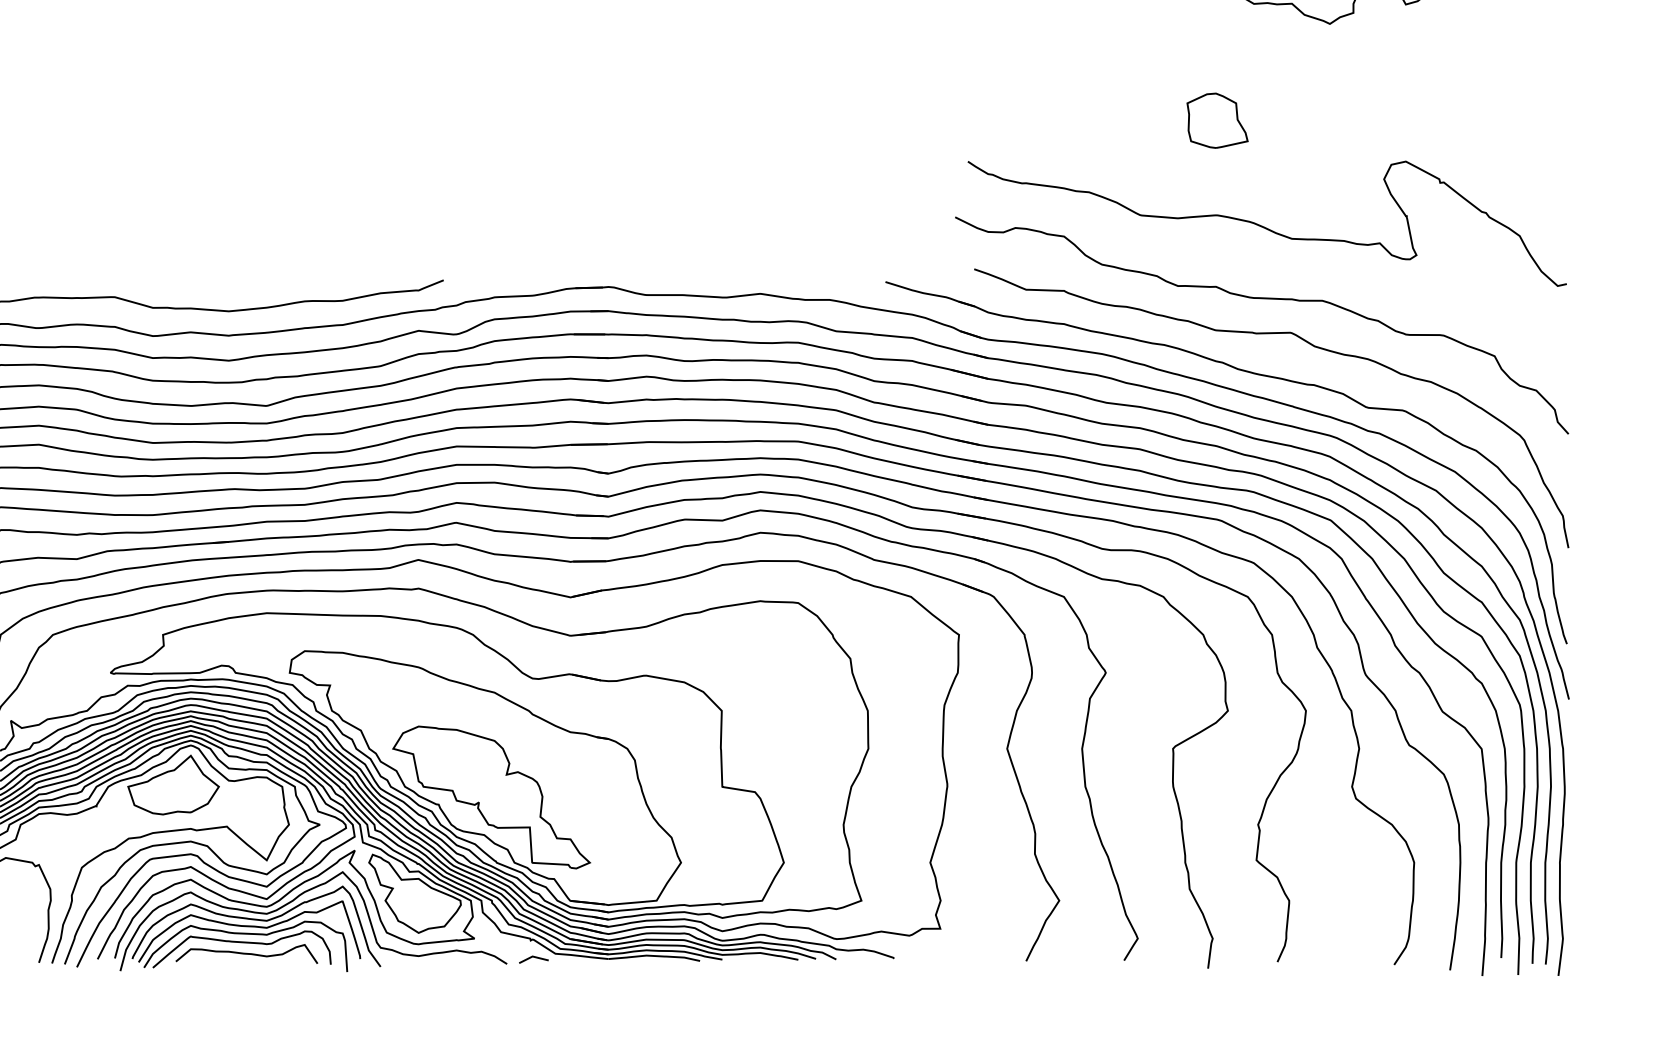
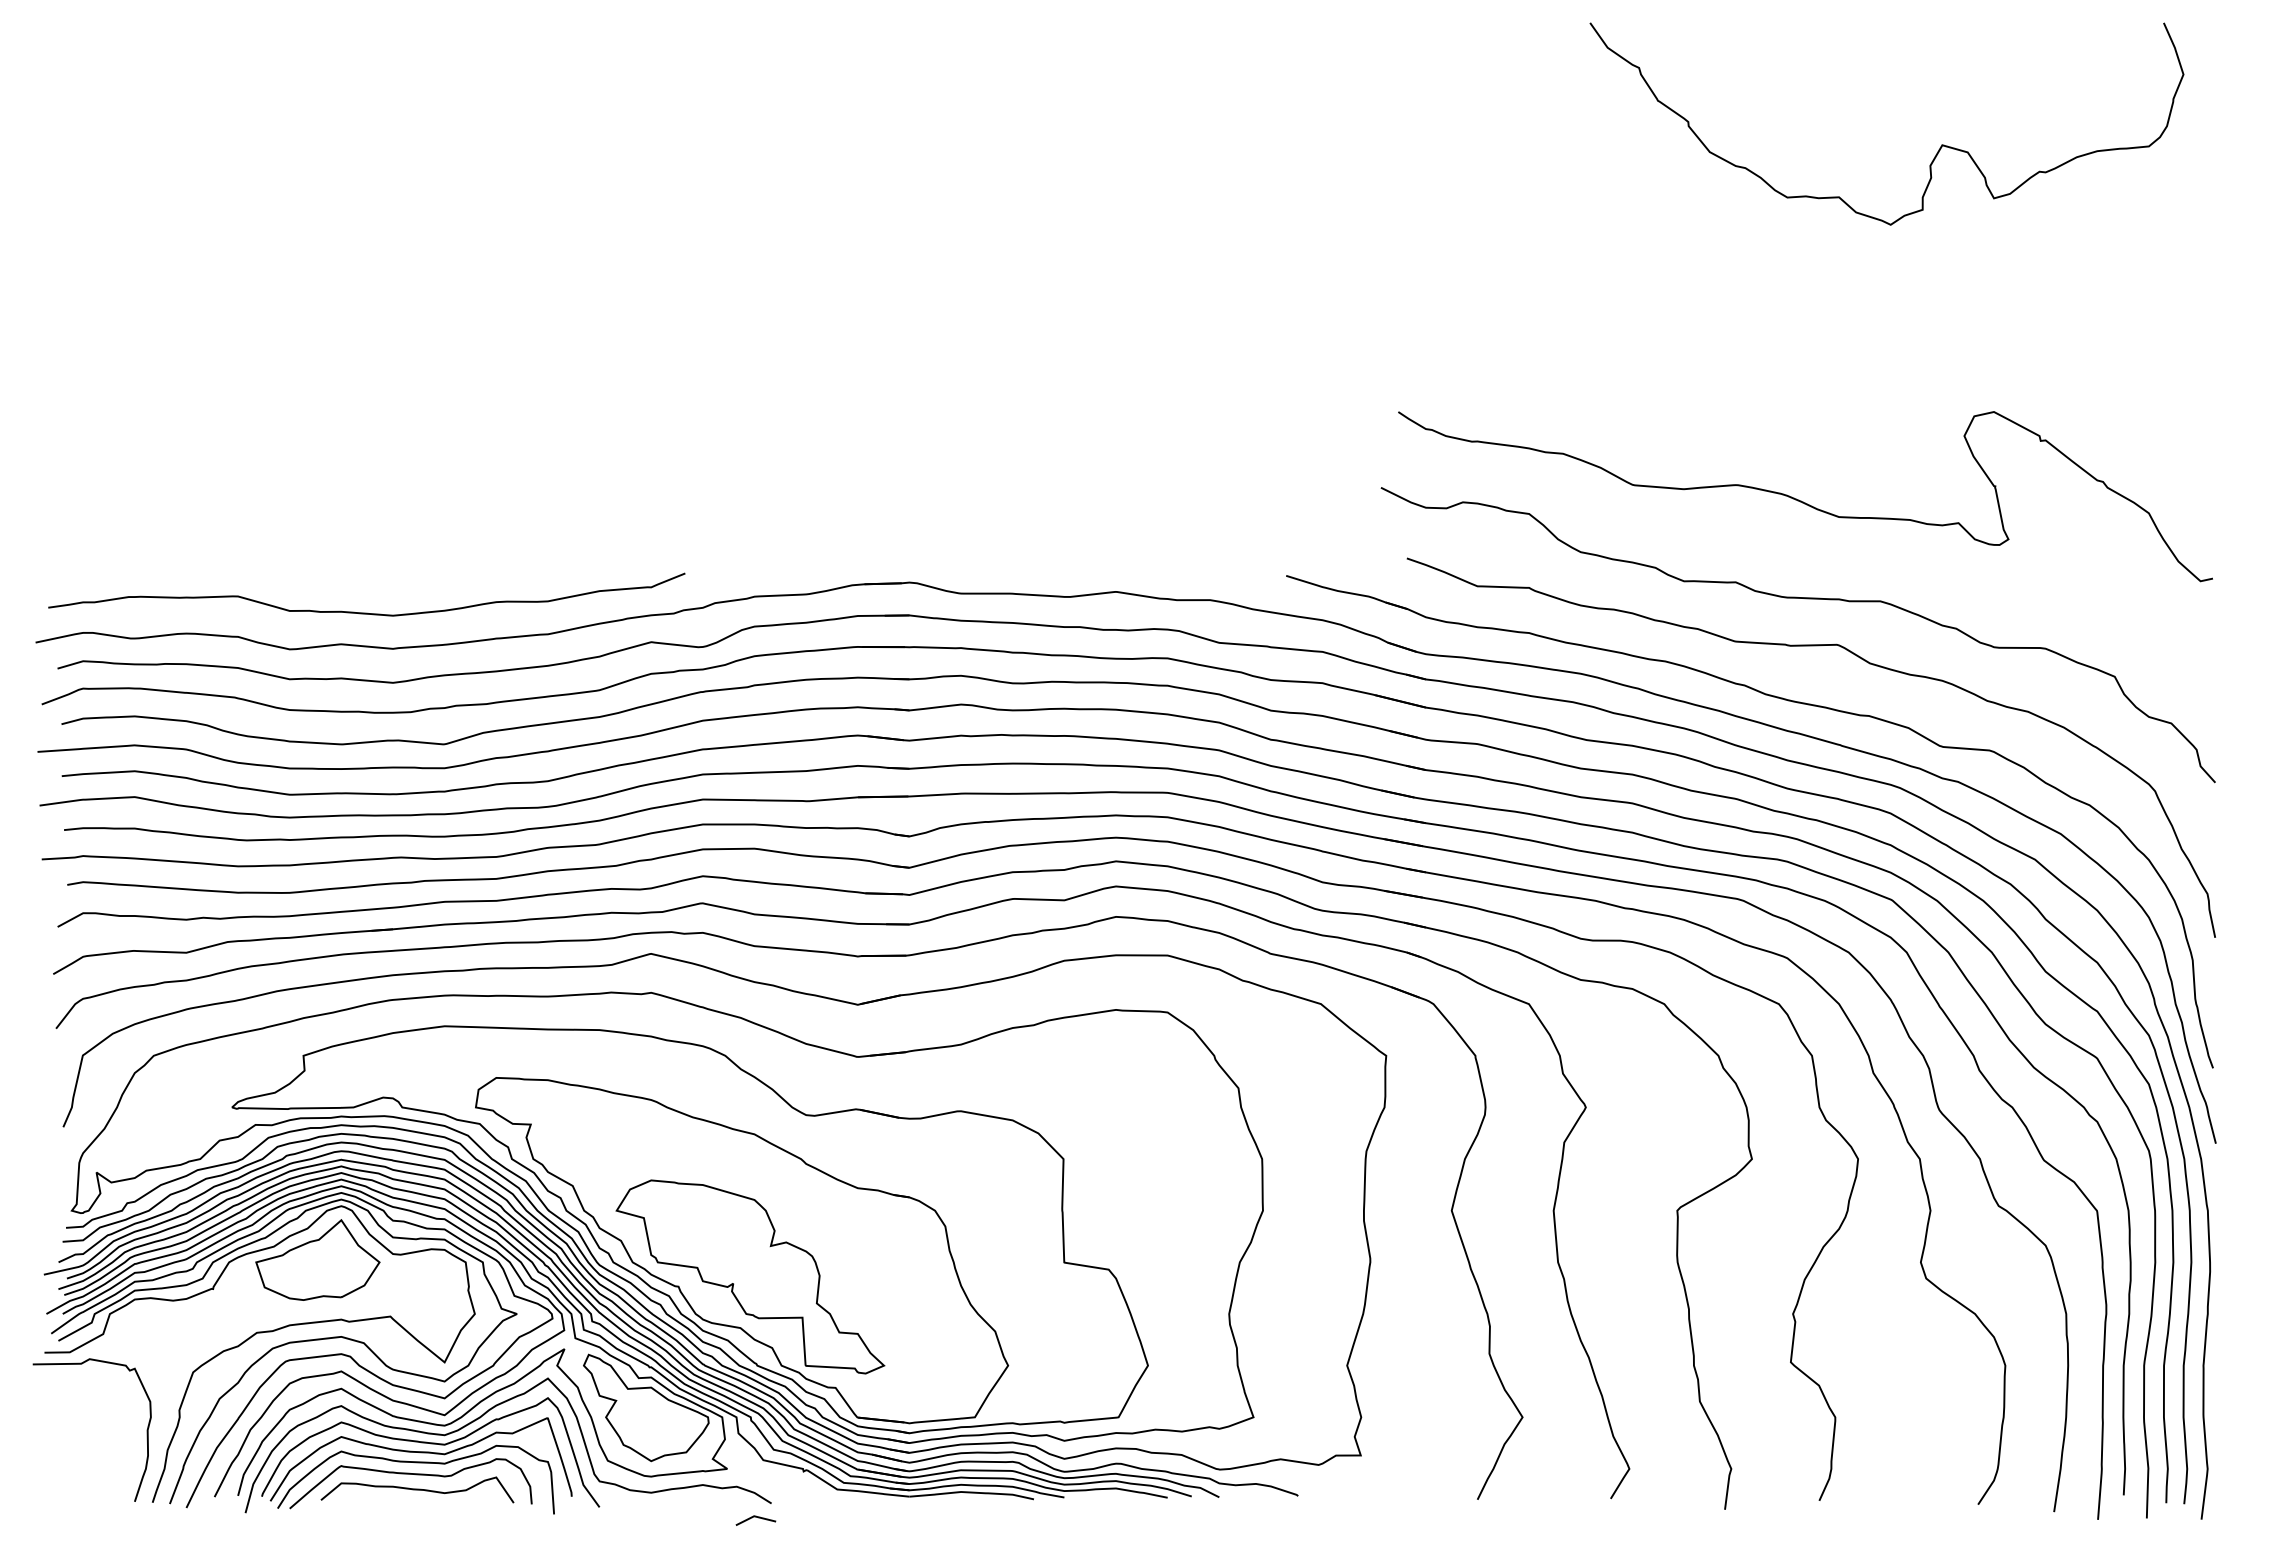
part: (1217, 120) -> (1737, 356), removed
line: (533, 957) -> (755, 1517), moved

